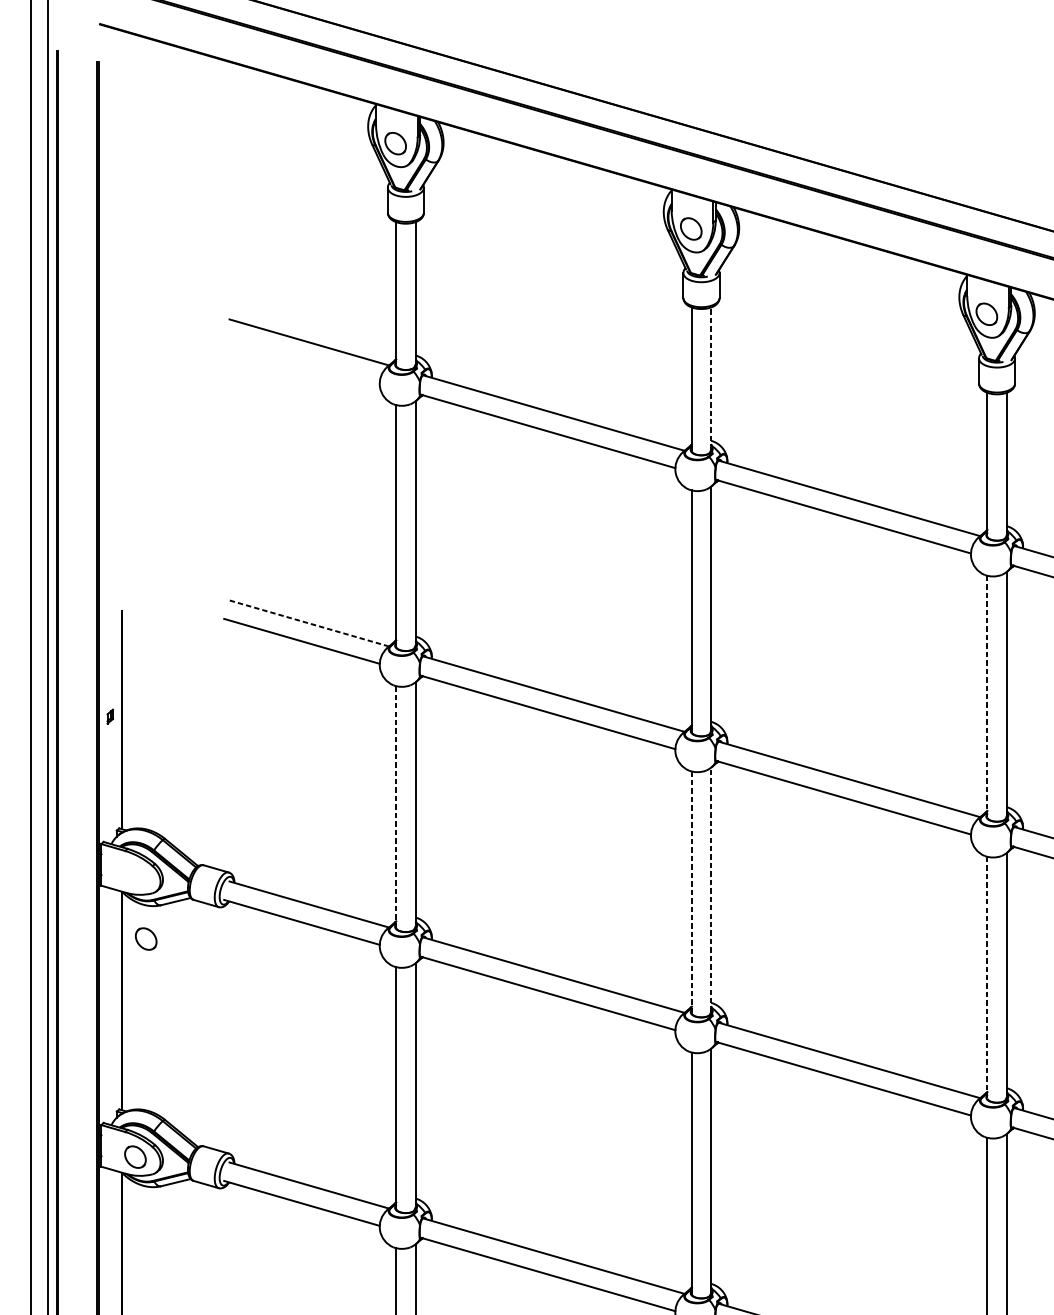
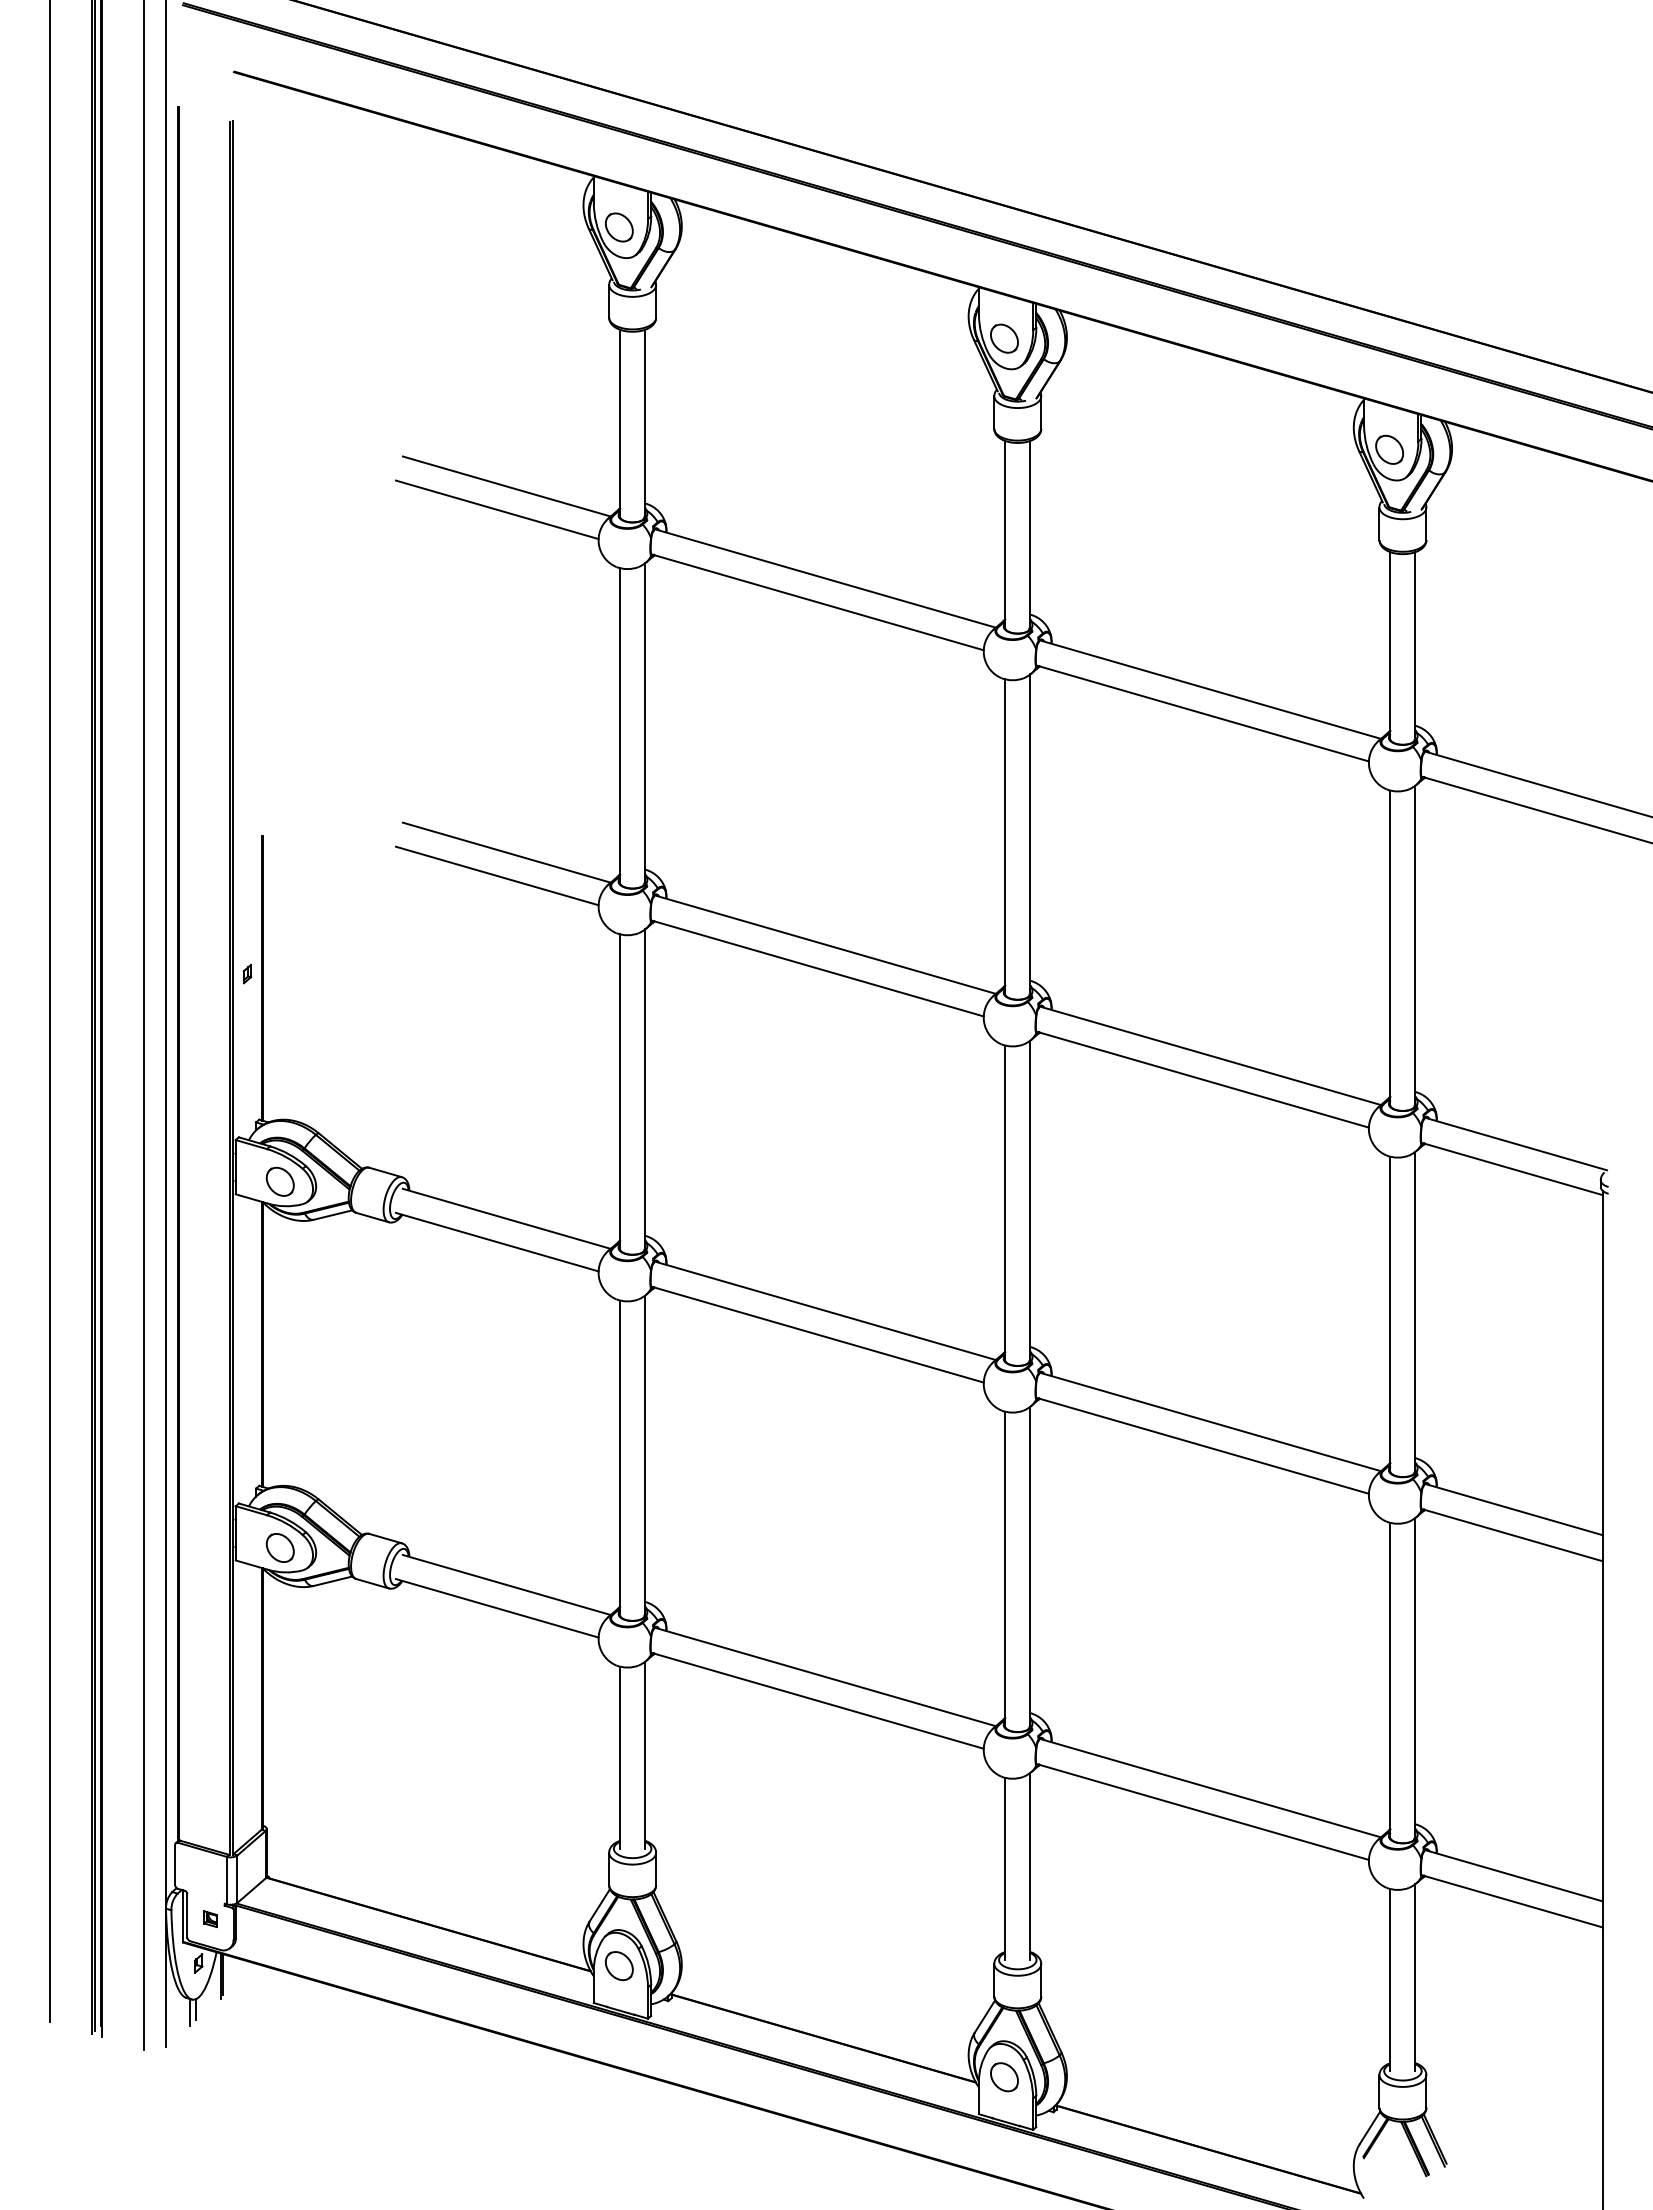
line: (301, 360) -> (496, 509), added
line: (711, 378) -> (1030, 533), dashed -> solid
line: (309, 623) -> (506, 852), dashed -> solid
line: (987, 697) -> (1390, 948), dashed -> solid
line: (396, 807) -> (620, 1092), dashed -> solid
line: (711, 889) -> (1030, 1199), dashed -> solid
line: (692, 892) -> (1005, 1203), dashed -> solid
part: (145, 938) -> (279, 1181), moved
line: (987, 977) -> (1390, 1314), dashed -> solid

